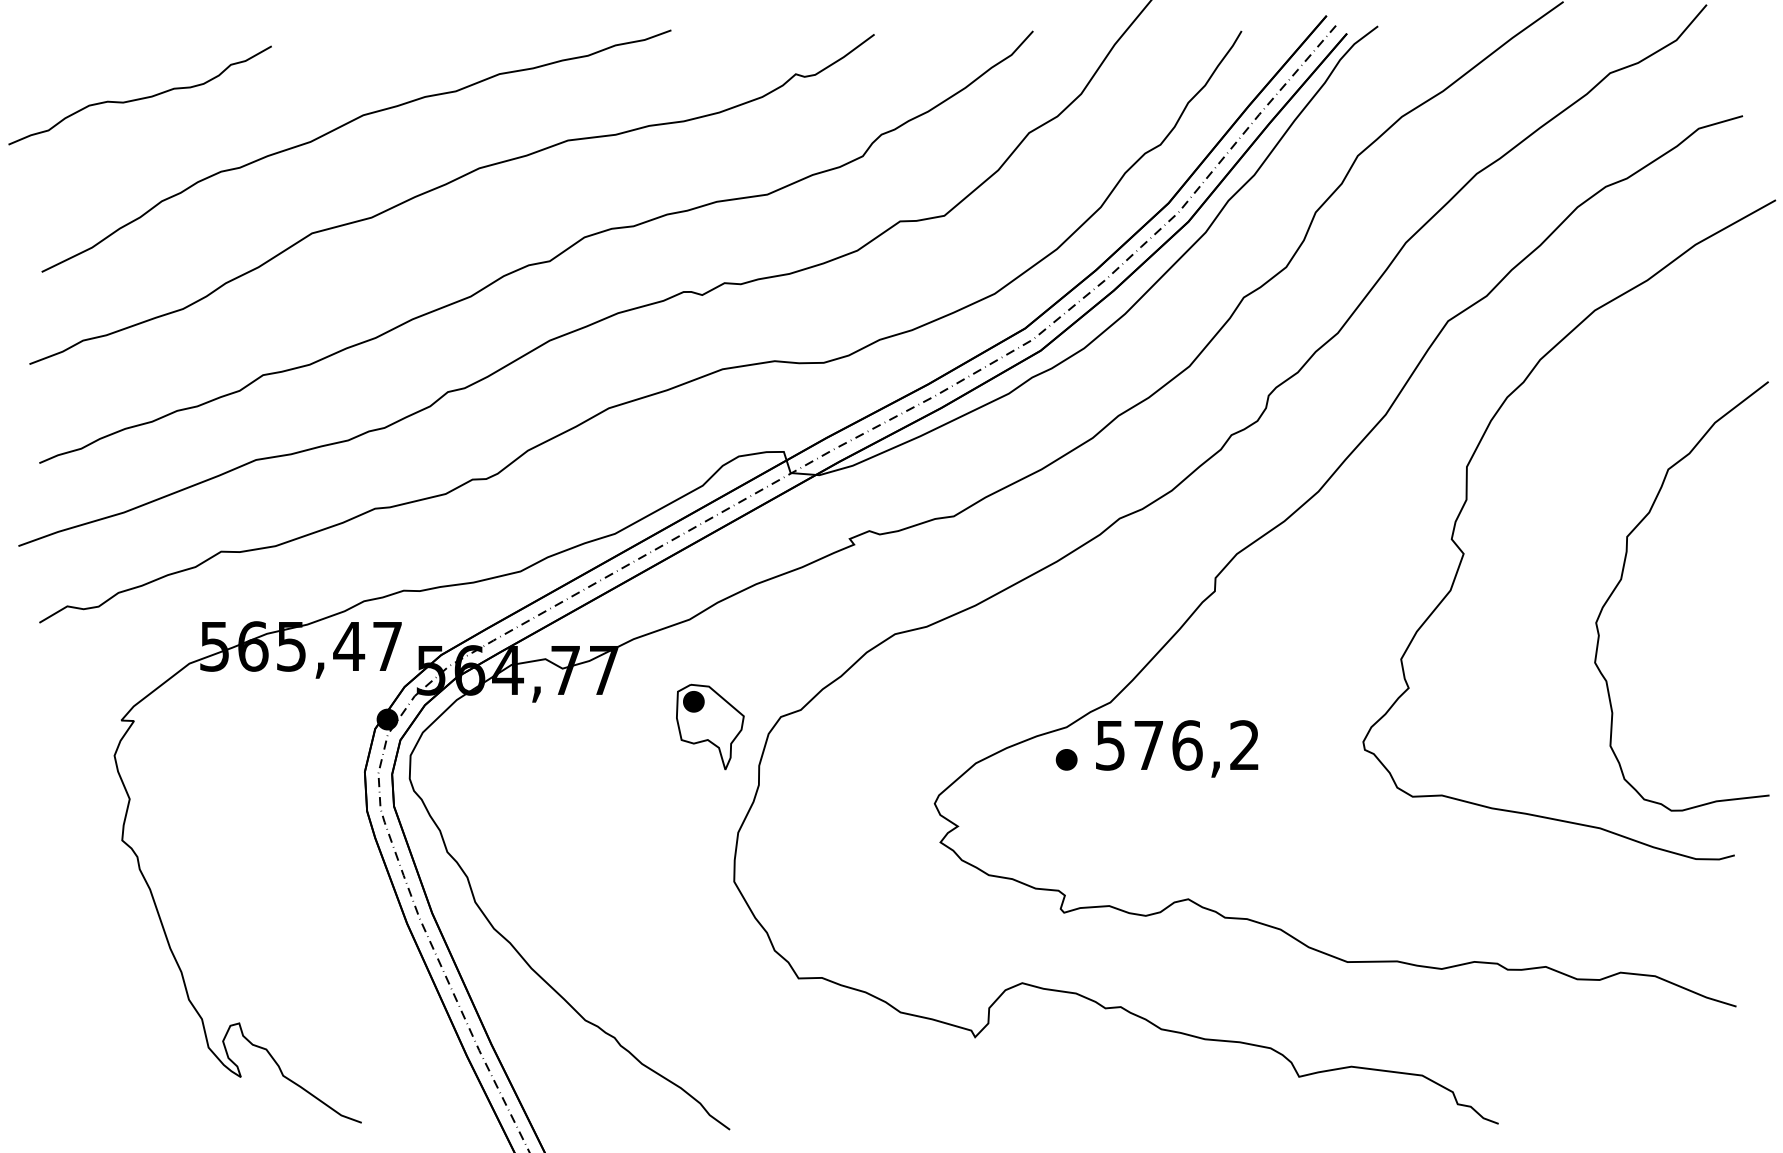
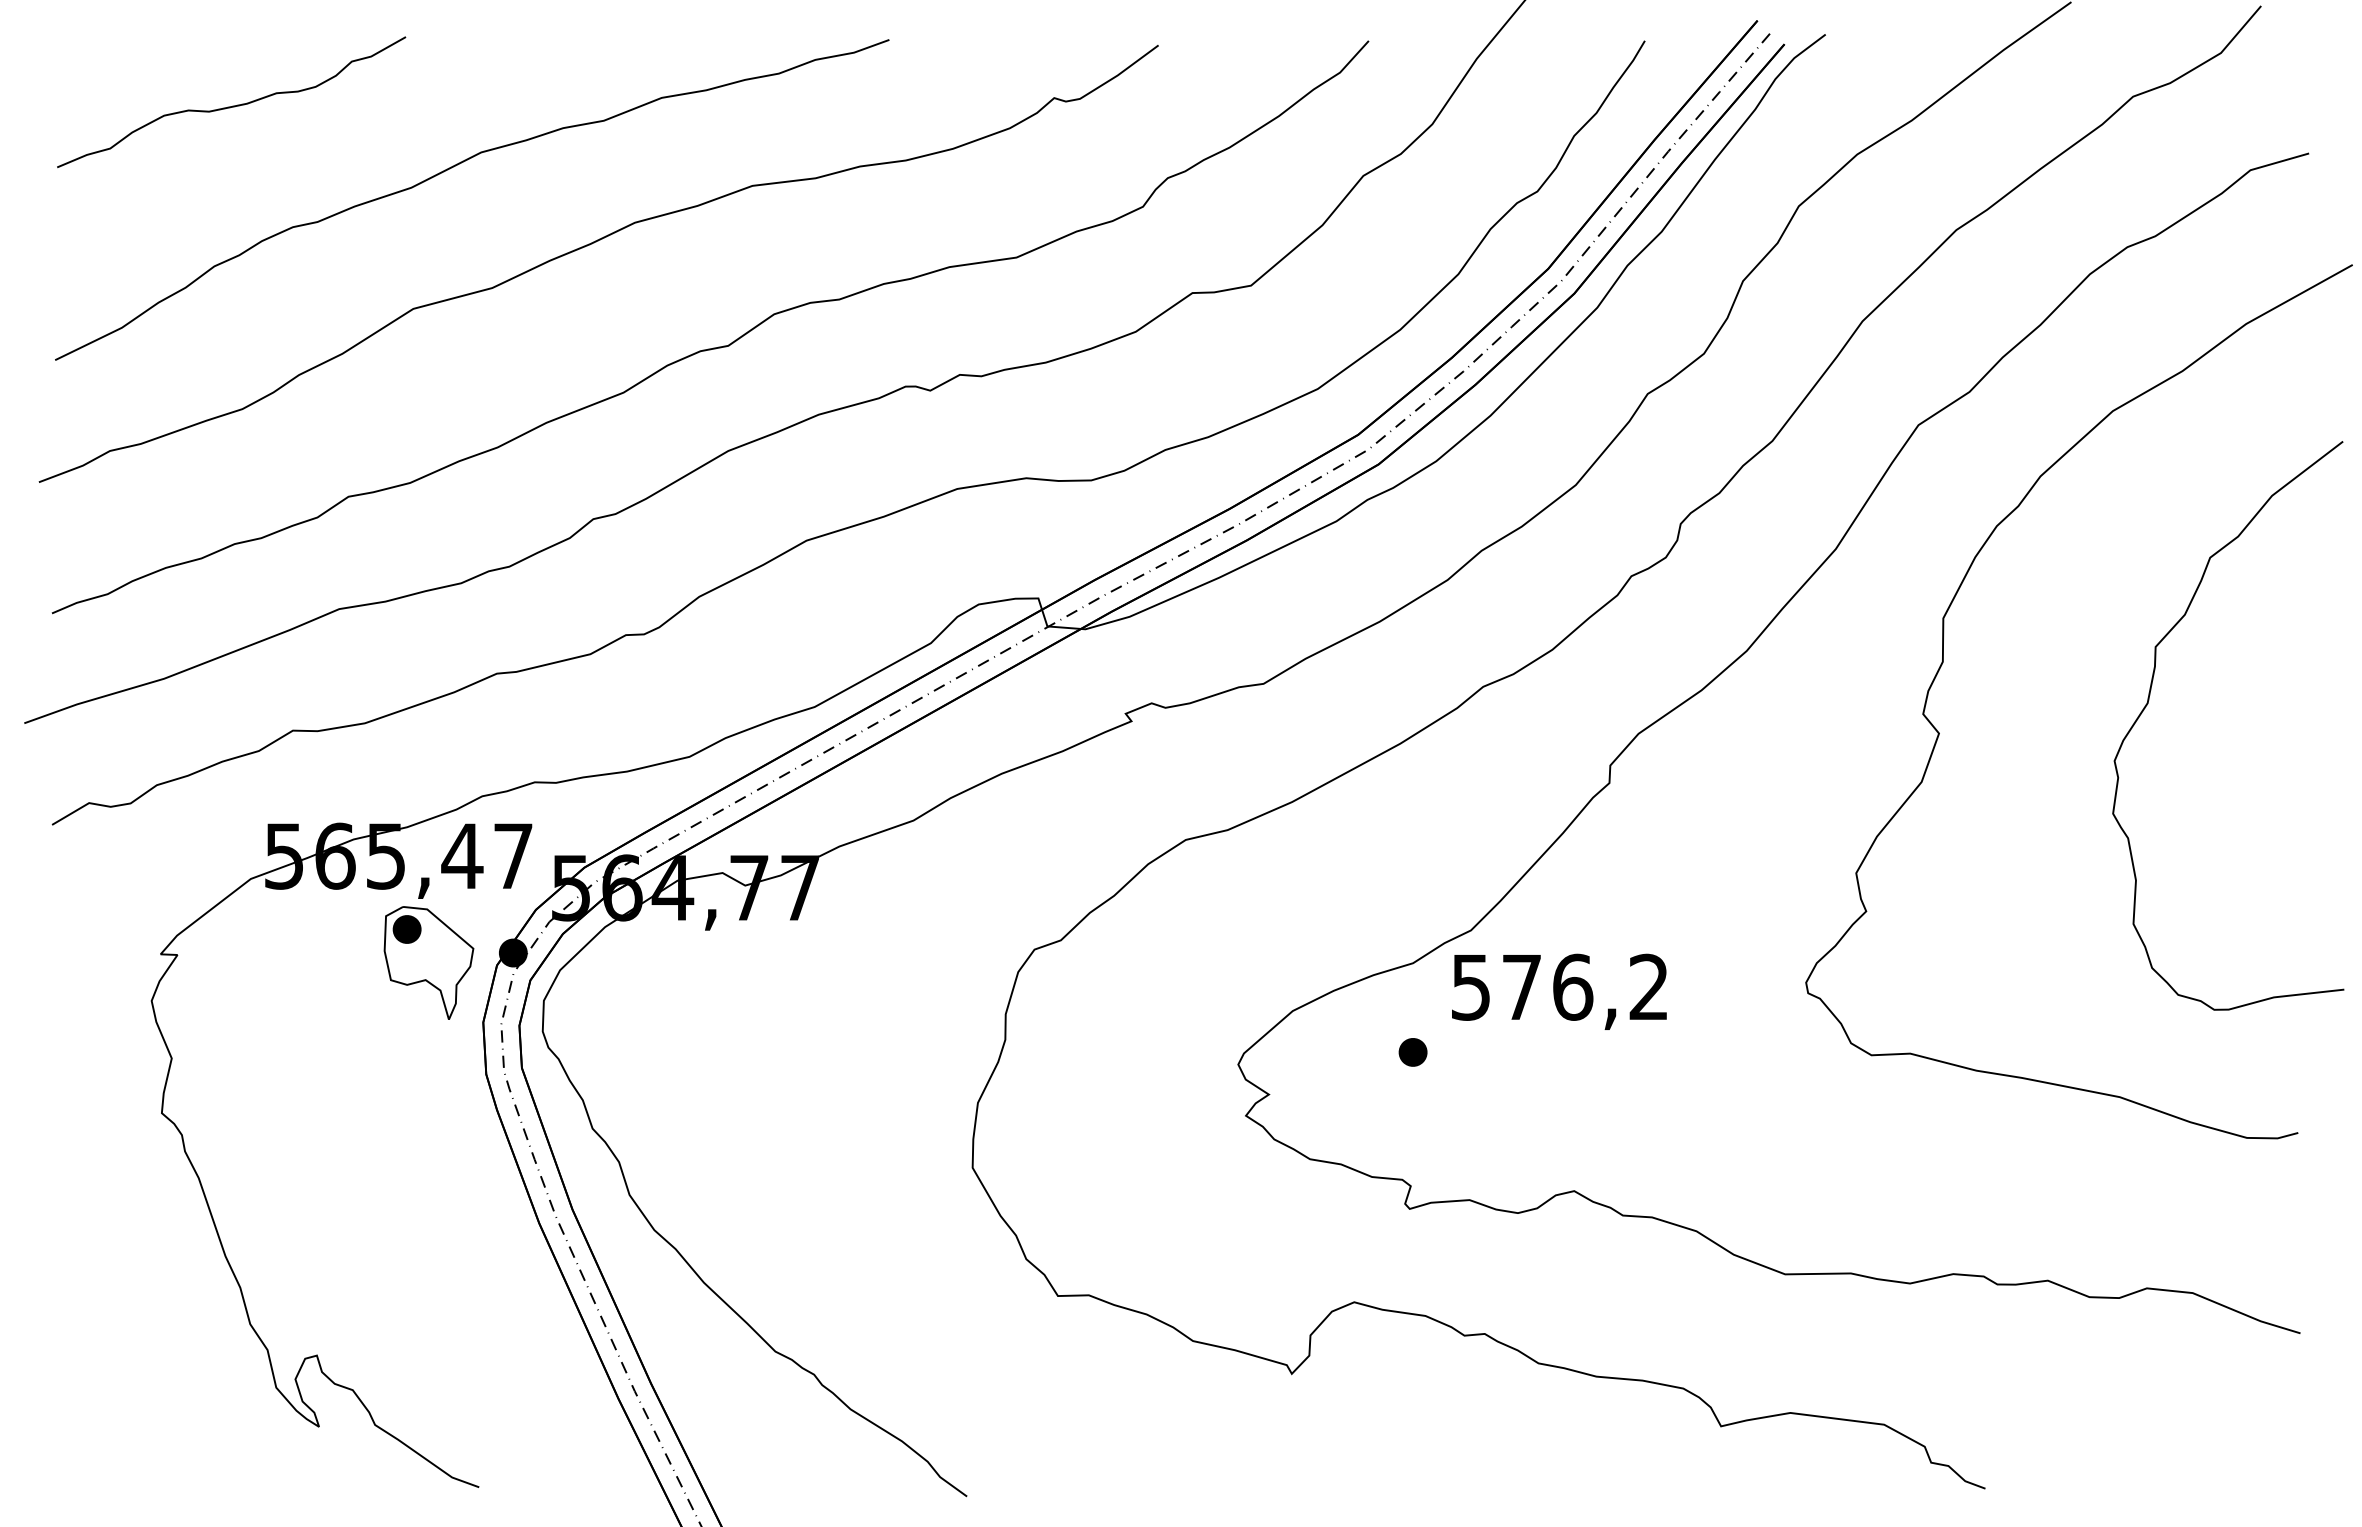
curve: (140, 97) -> (232, 105), moved
curve: (1622, 577) -> (2149, 700), moved
part: (709, 726) -> (428, 962), moved
part: (1066, 759) -> (1412, 1052), moved

